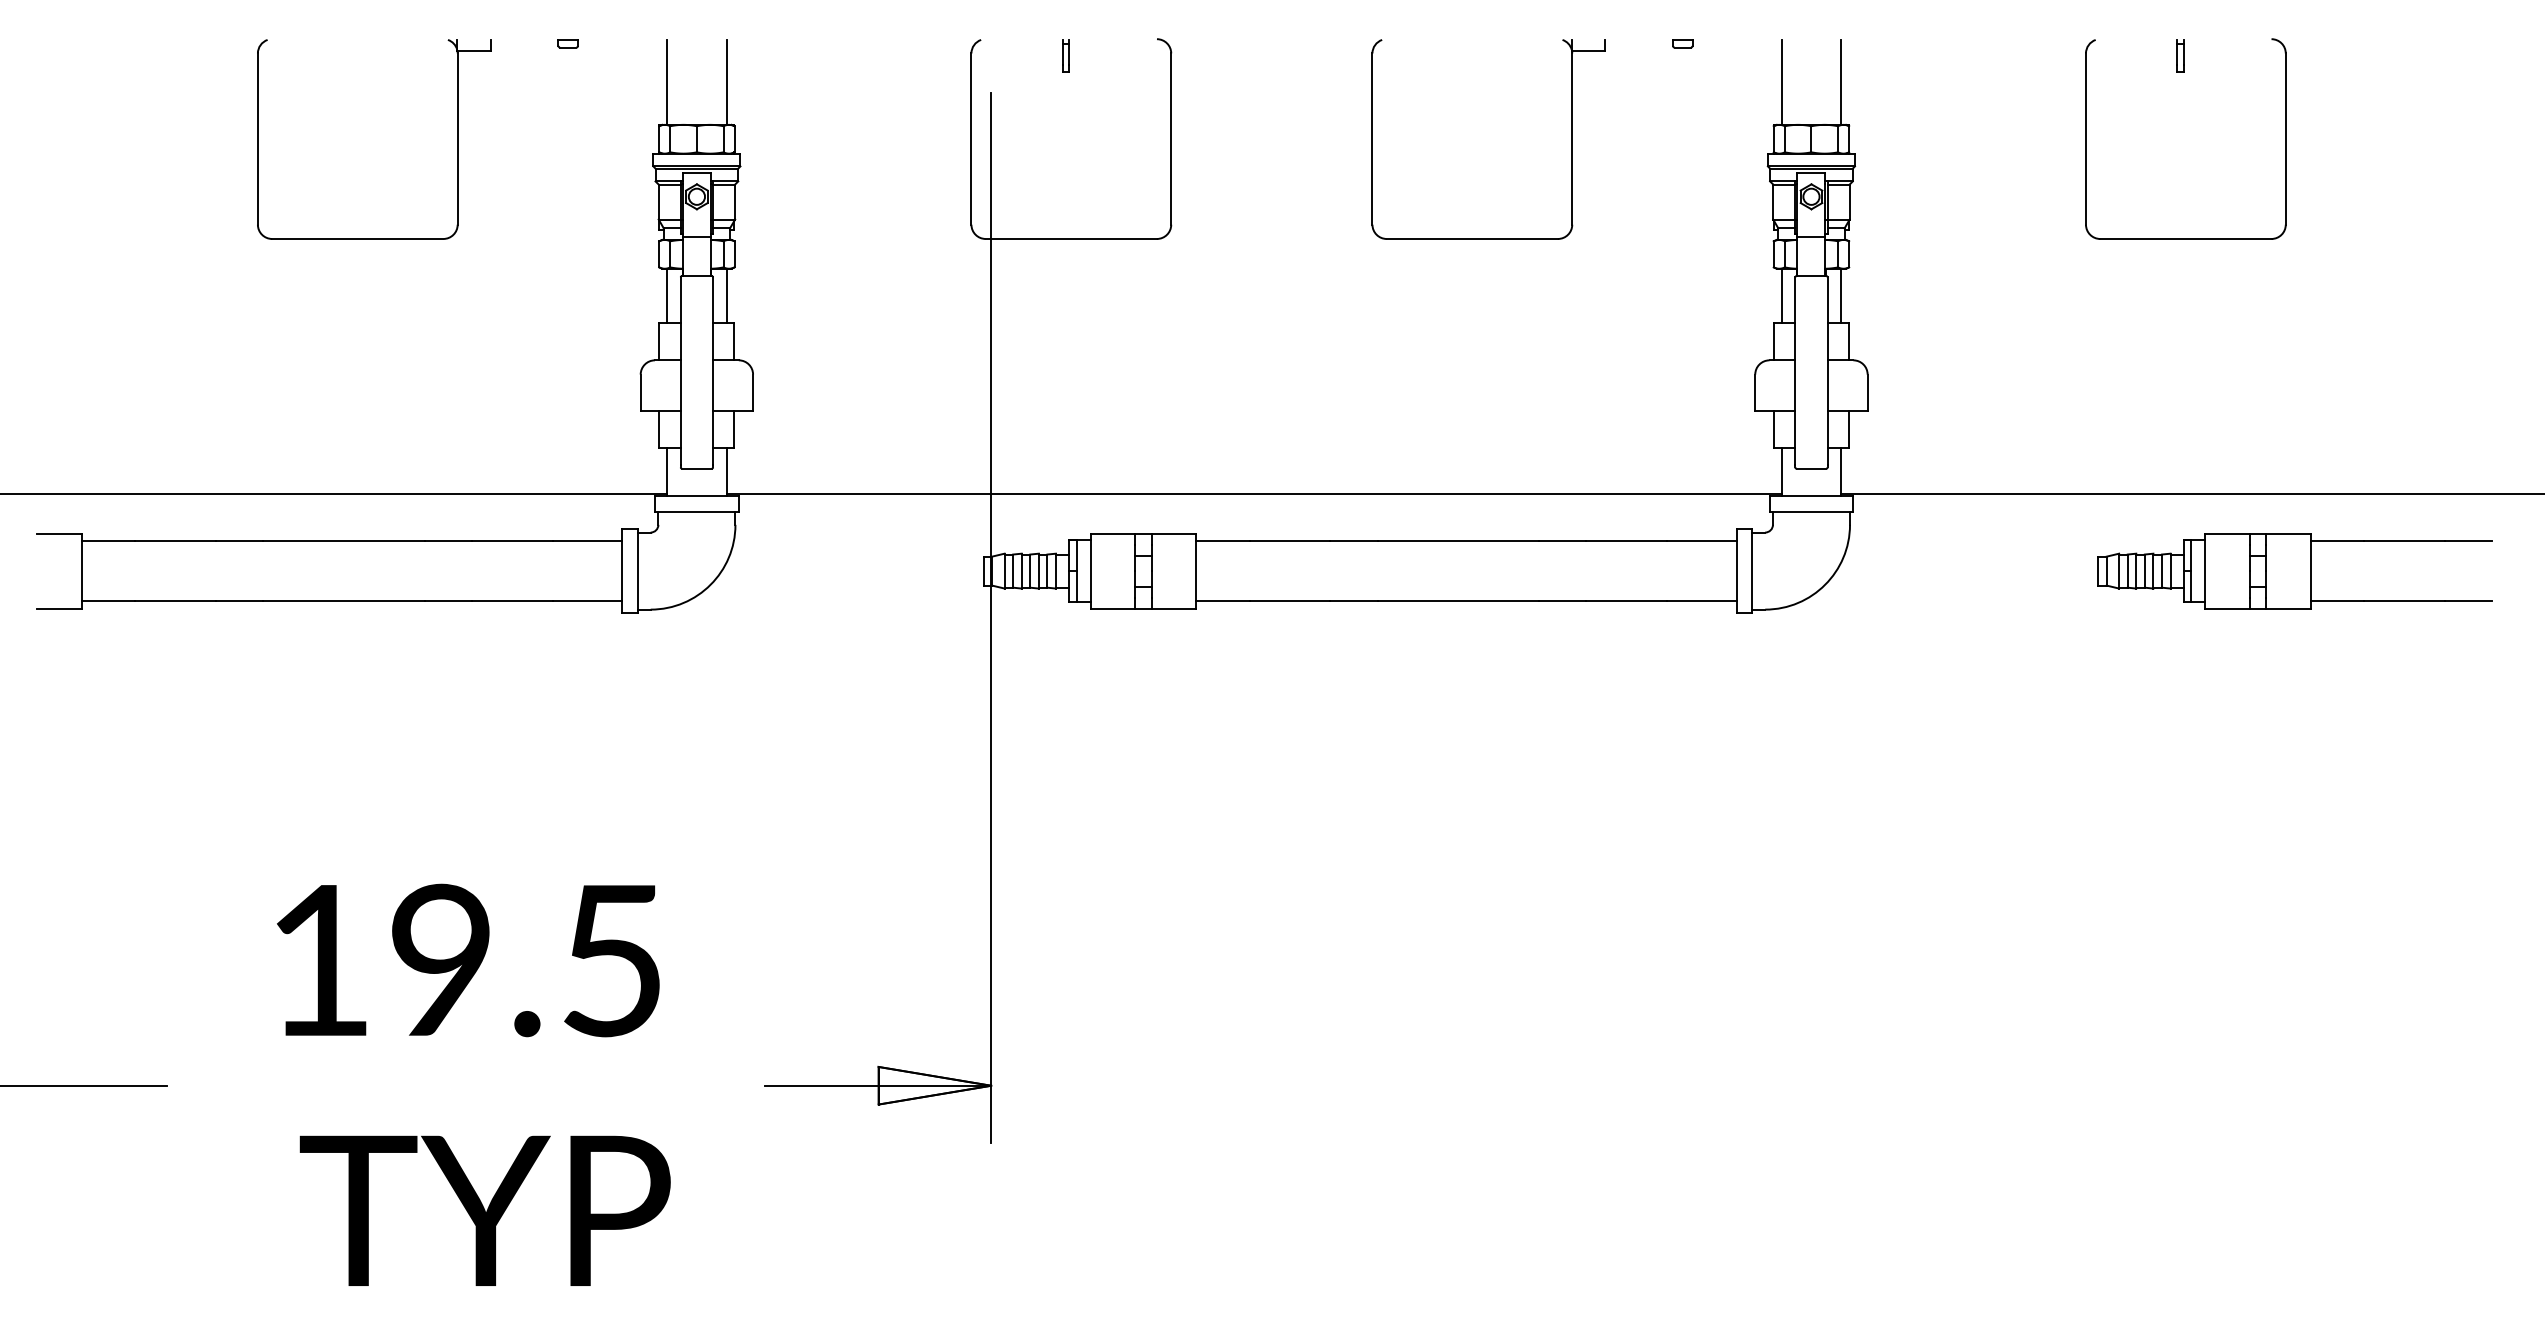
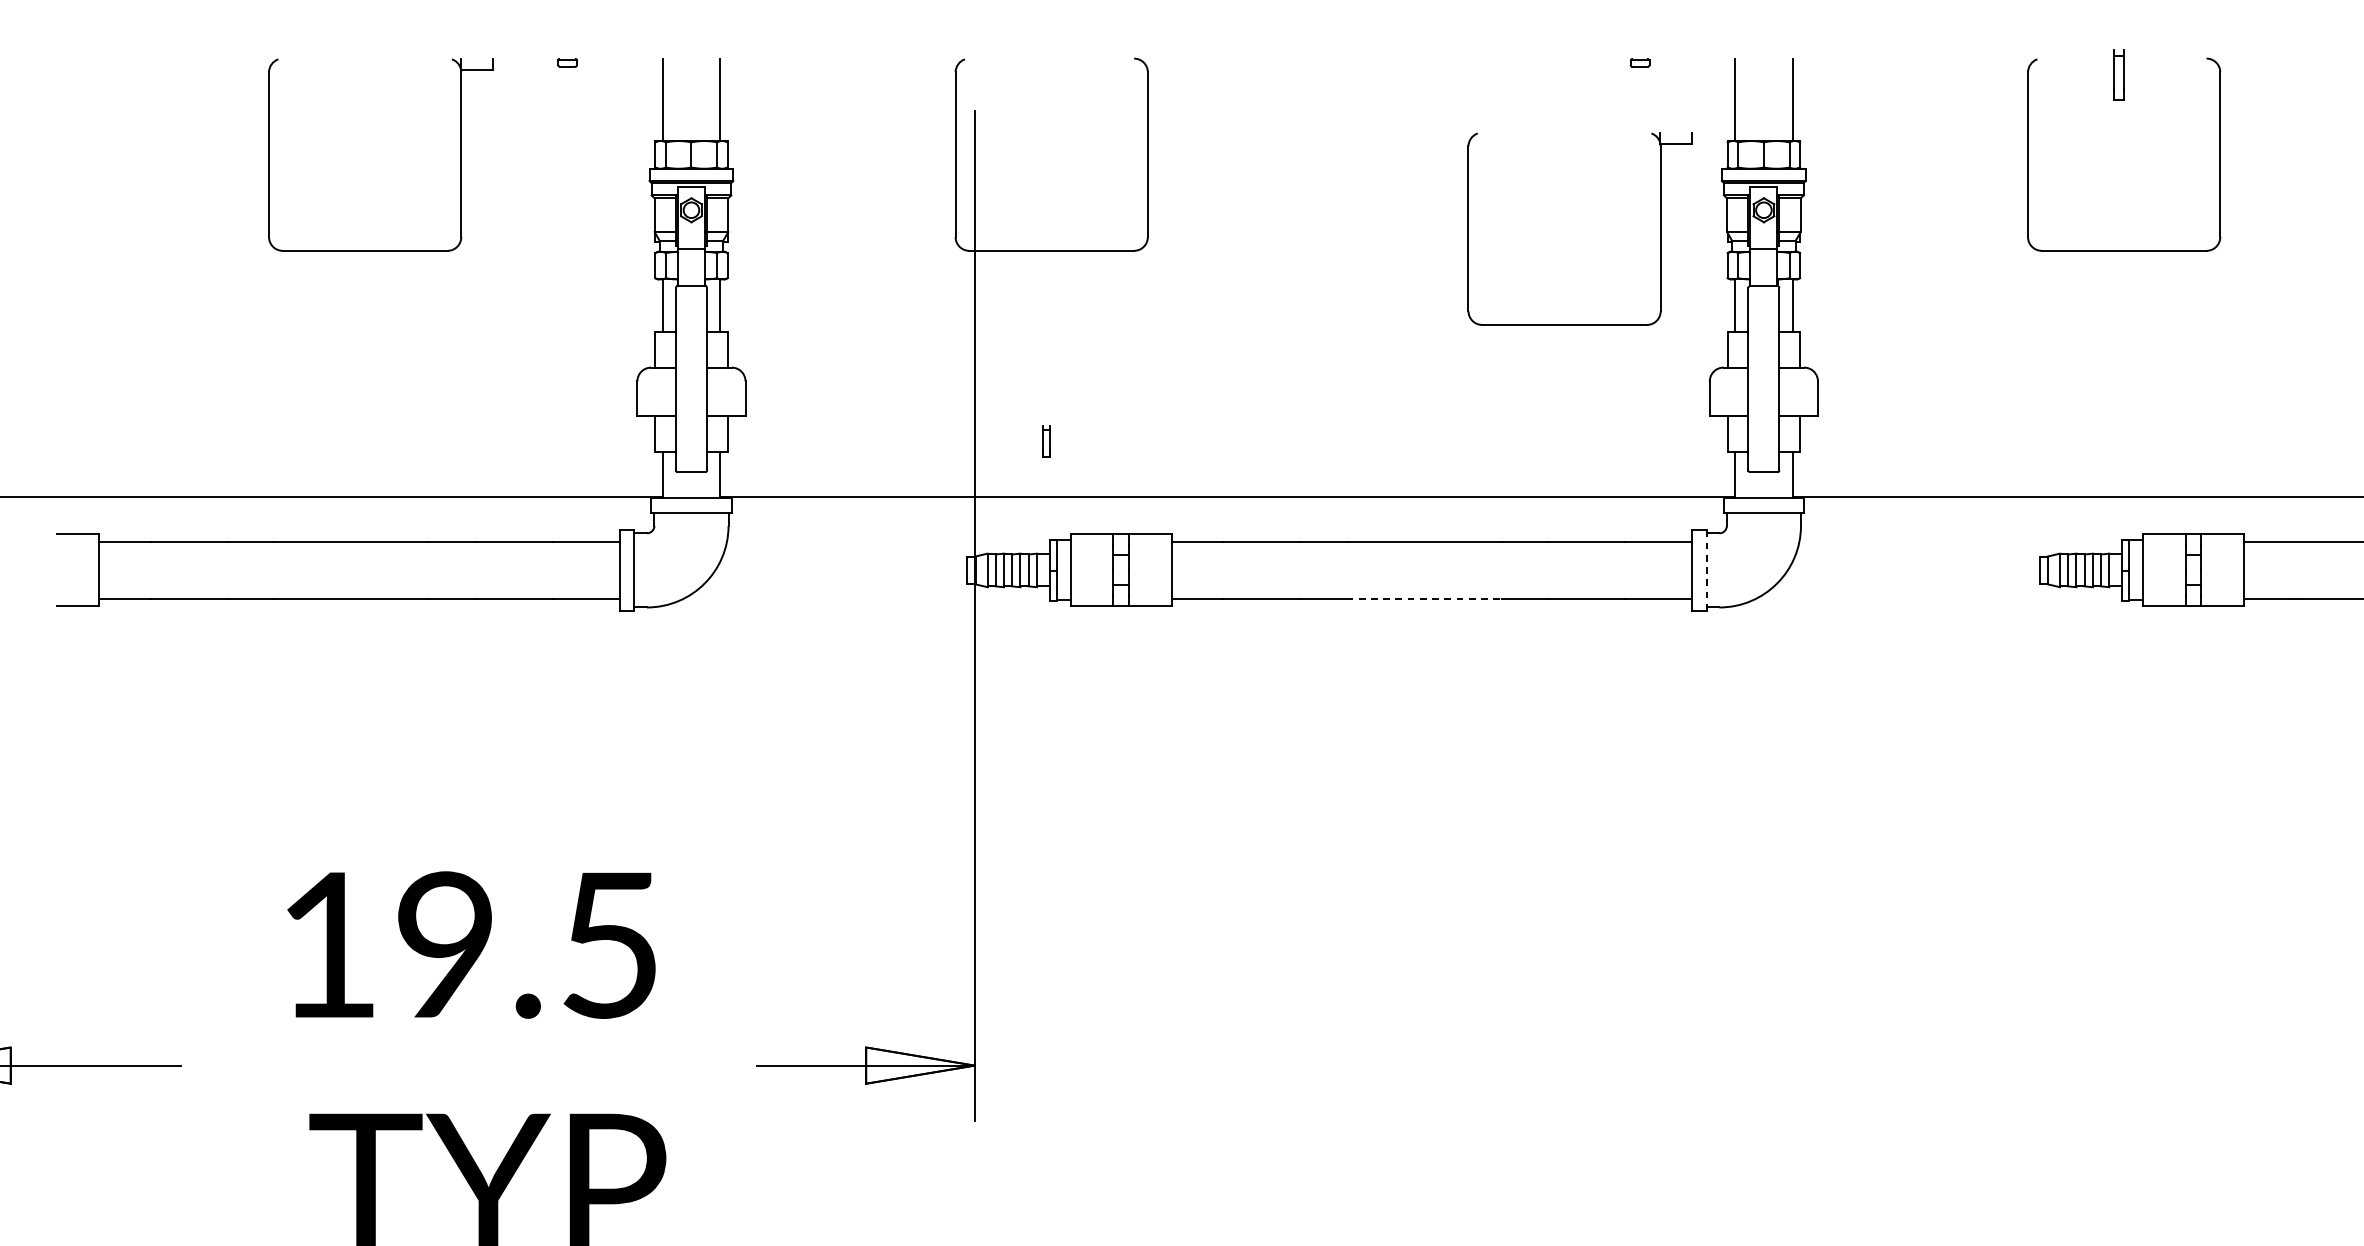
part: (1065, 55) -> (1046, 440), moved
part: (2180, 55) -> (2118, 74), size x1.6
part: (1571, 139) -> (1660, 229), moved
line: (1752, 571) -> (1707, 570), solid -> dashed
line: (1458, 601) -> (1424, 599), solid -> dashed

